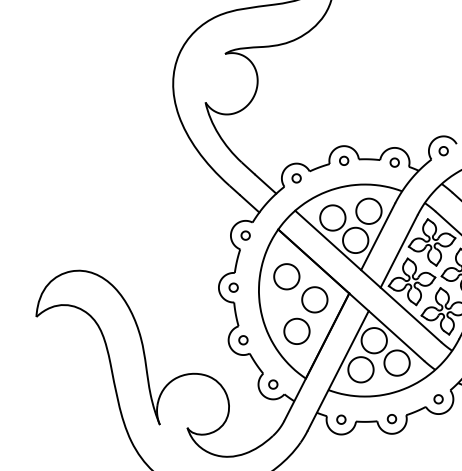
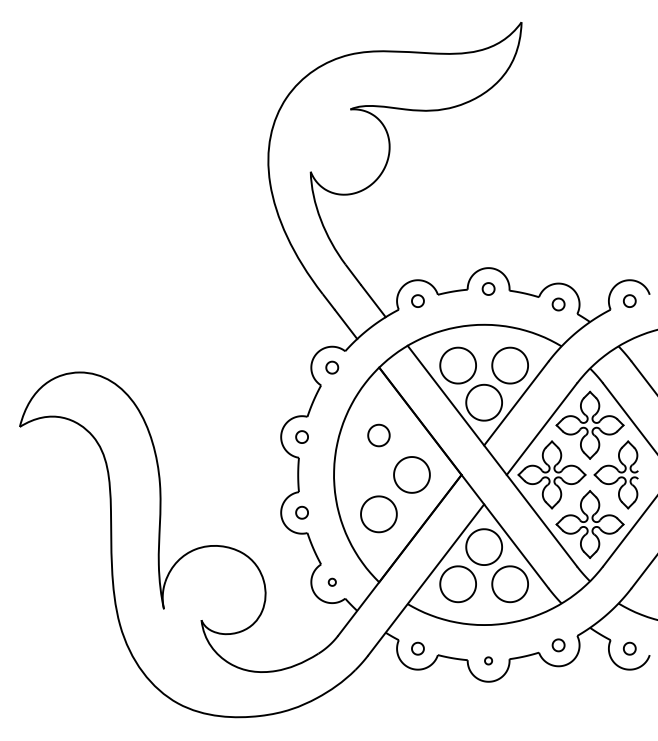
part: (286, 276) -> (378, 435), size x0.6
part: (273, 384) -> (332, 582), size x0.6
part: (391, 418) -> (488, 660), size x0.6

